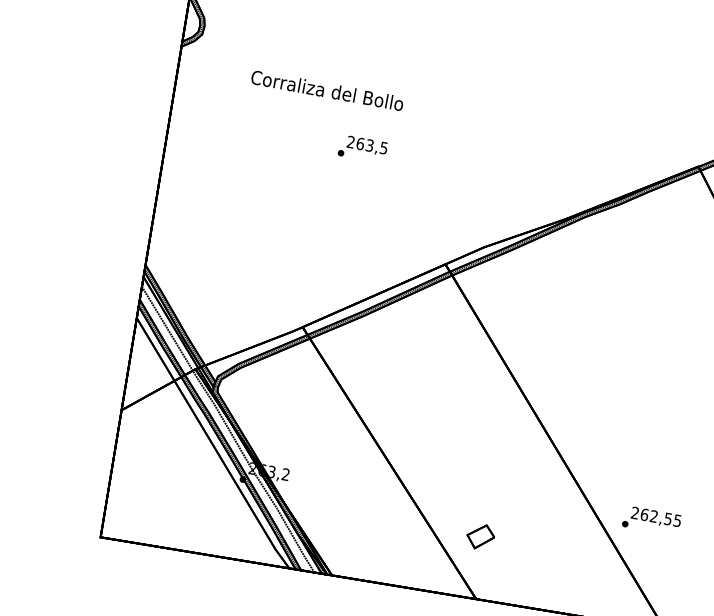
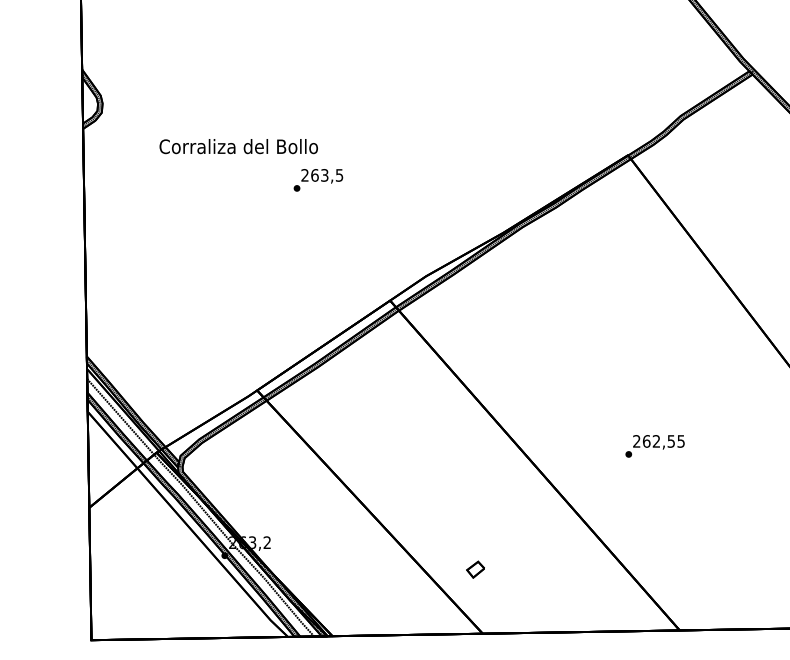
text: (362, 149) -> (318, 180), moved
text: (651, 521) -> (654, 446), moved
part: (480, 536) -> (475, 569), size x0.62

